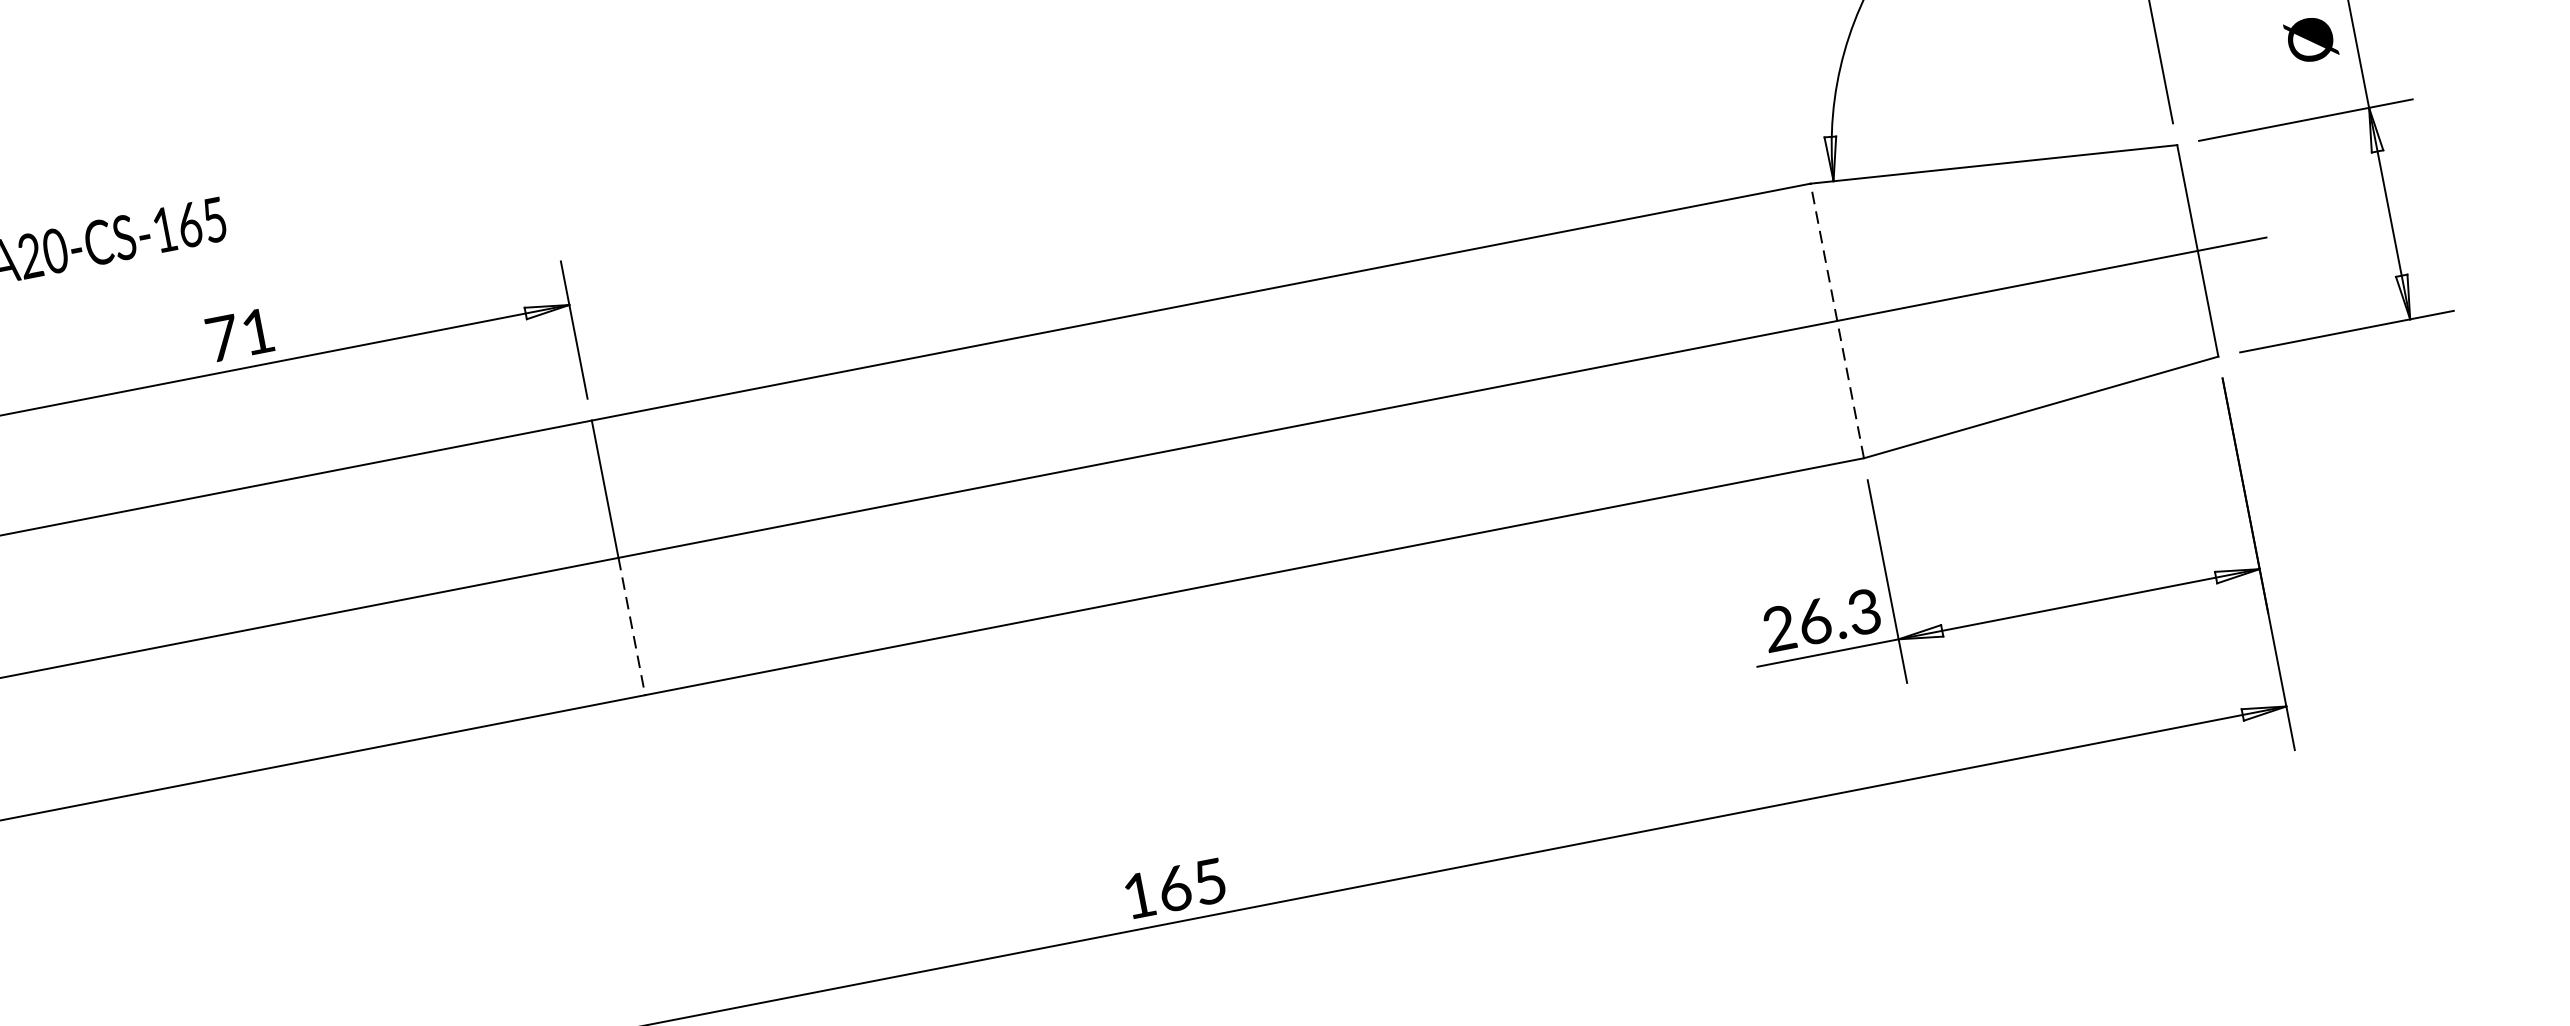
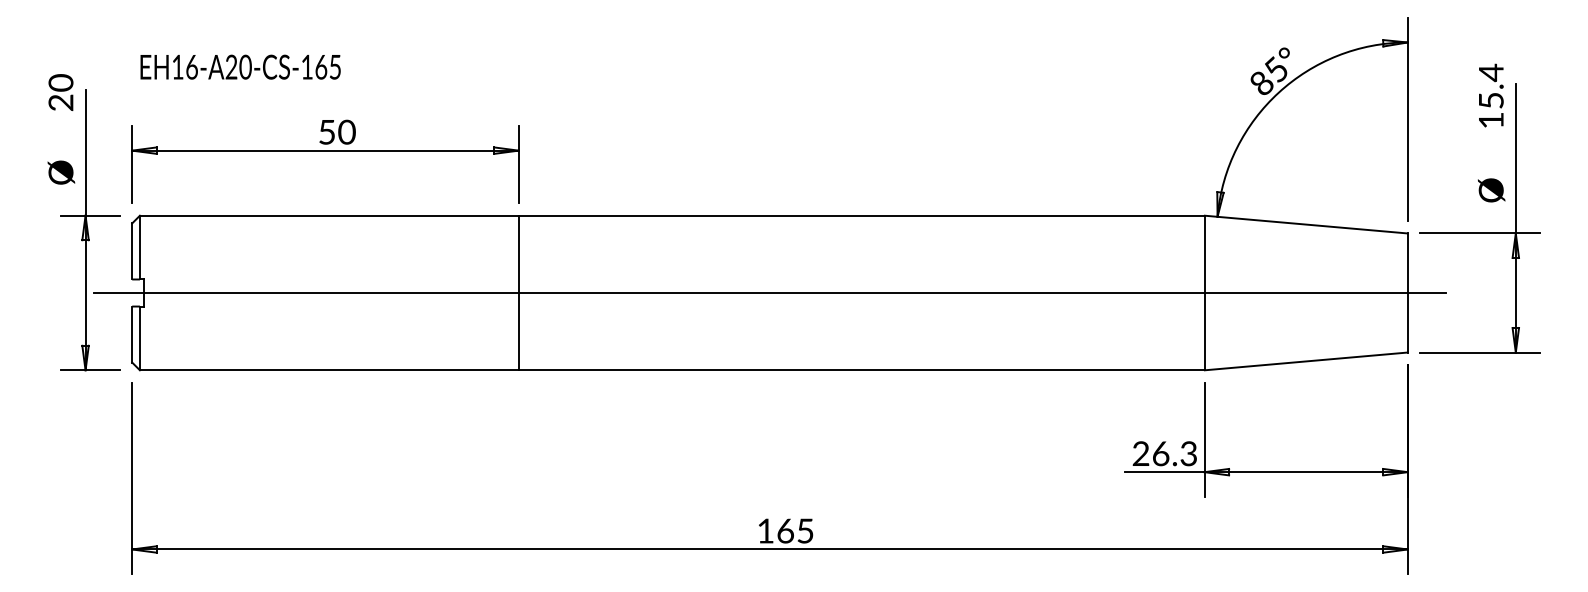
line: (1836, 320) -> (1204, 292), dashed -> solid
text: (240, 333) -> (337, 131), 71 -> 50
line: (631, 626) -> (518, 331), dashed -> solid

